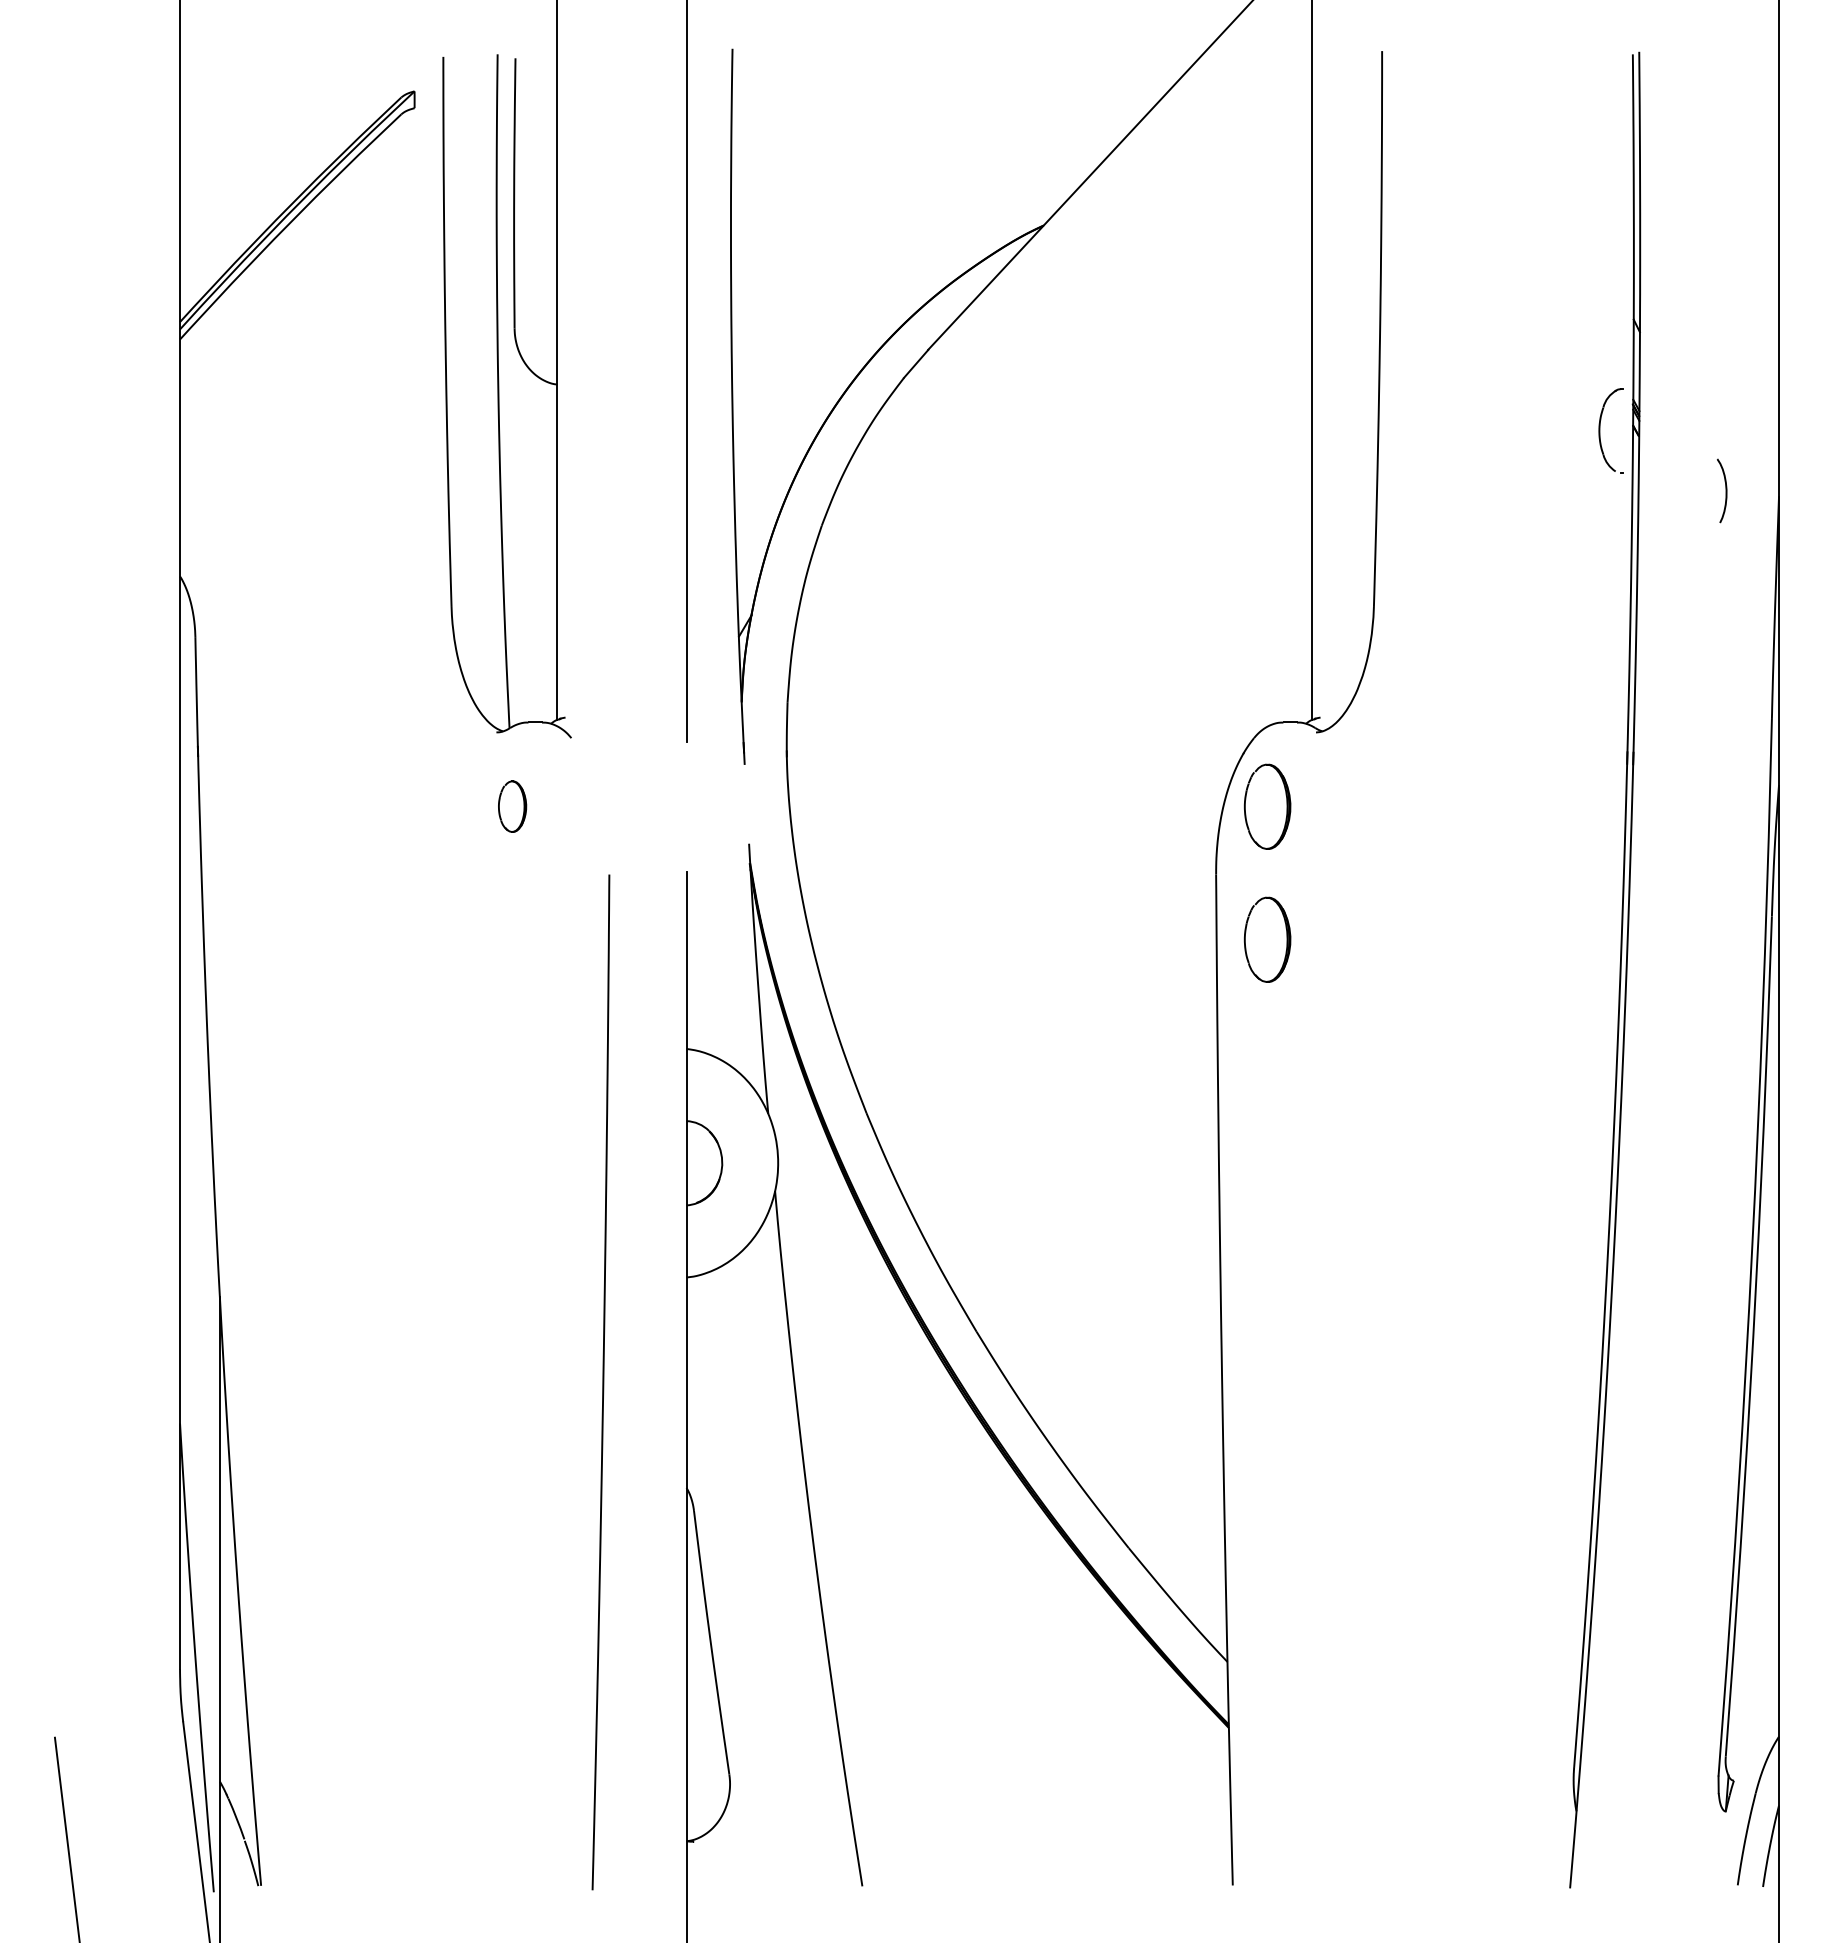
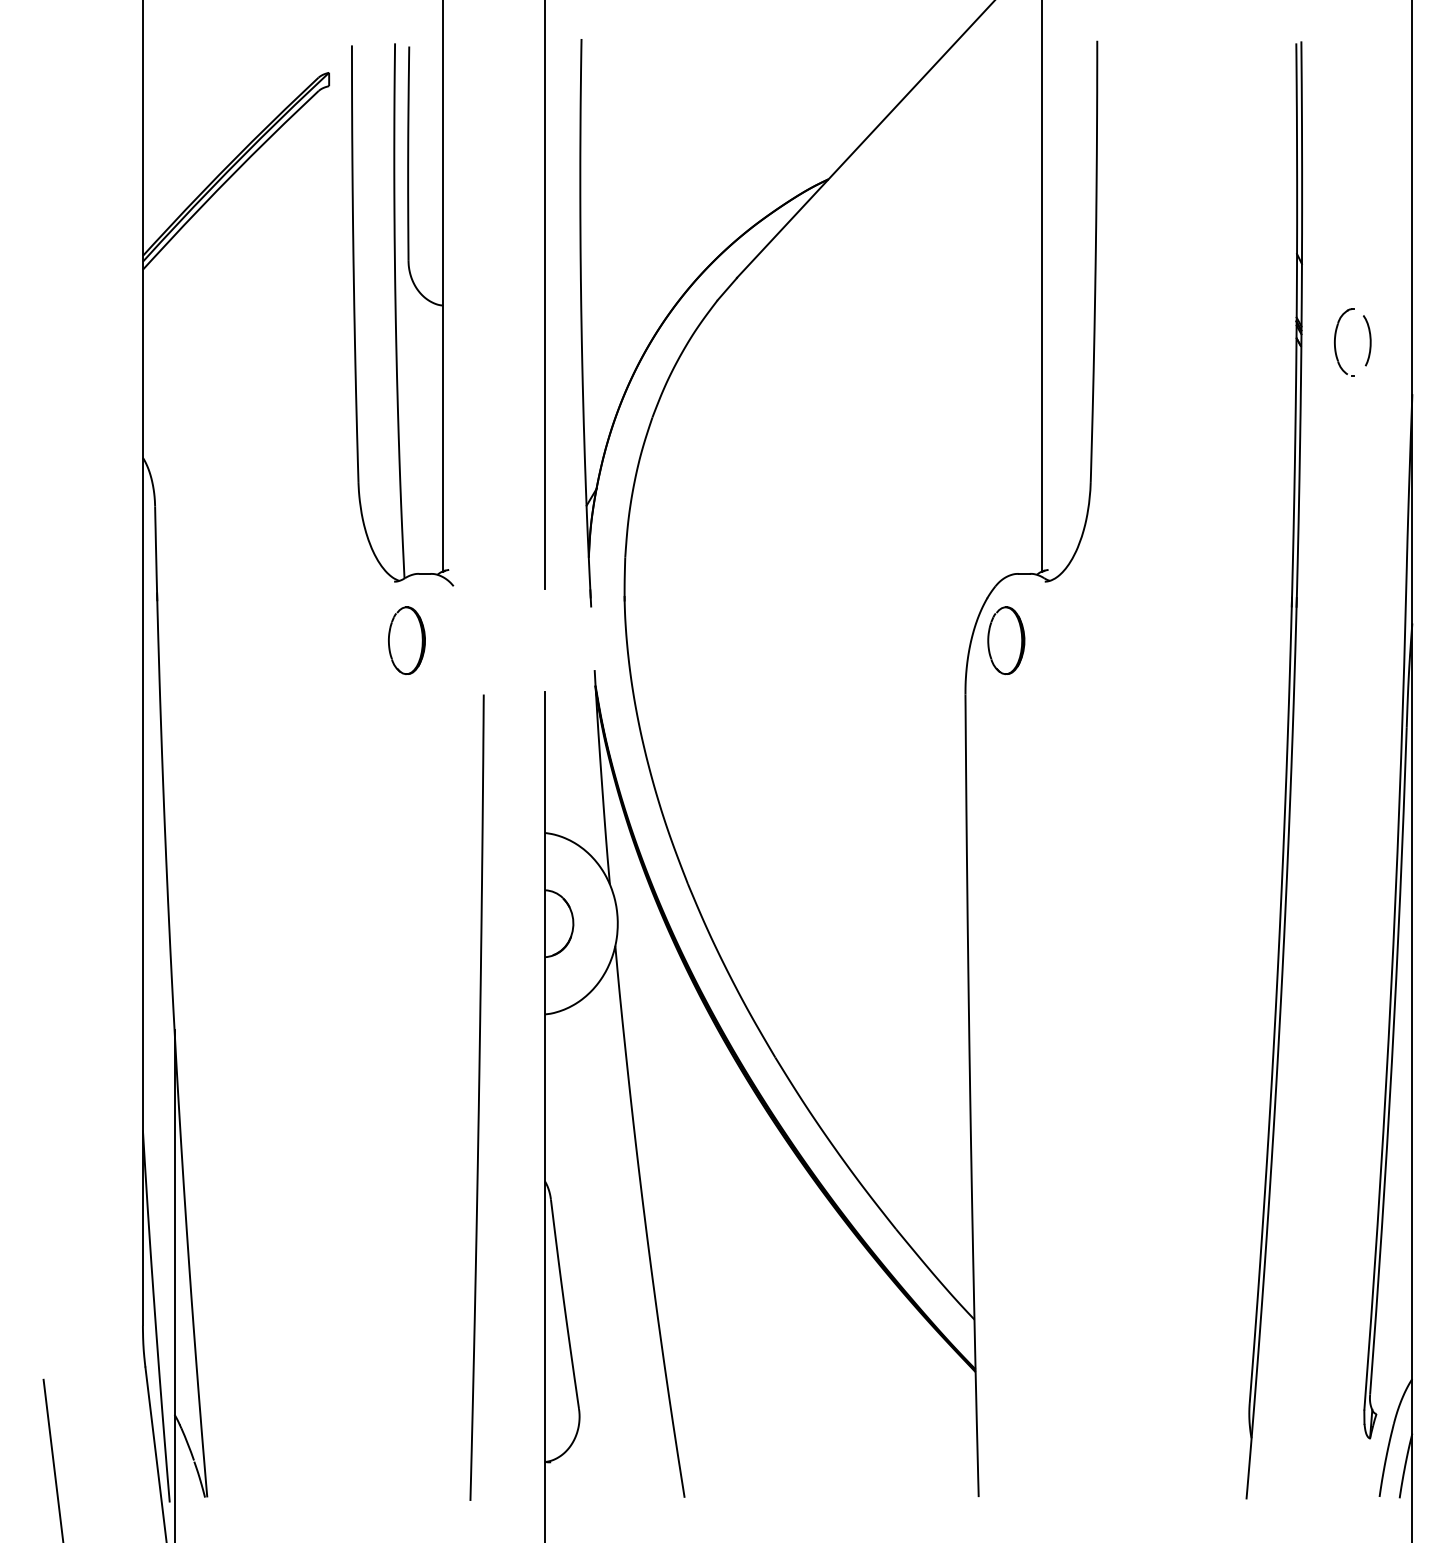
part: (1600, 430) -> (1335, 342), moved
curve: (1725, 490) -> (1369, 340), moved
part: (512, 806) -> (406, 640), size x1.67
part: (1267, 939) -> (1006, 746), removed

